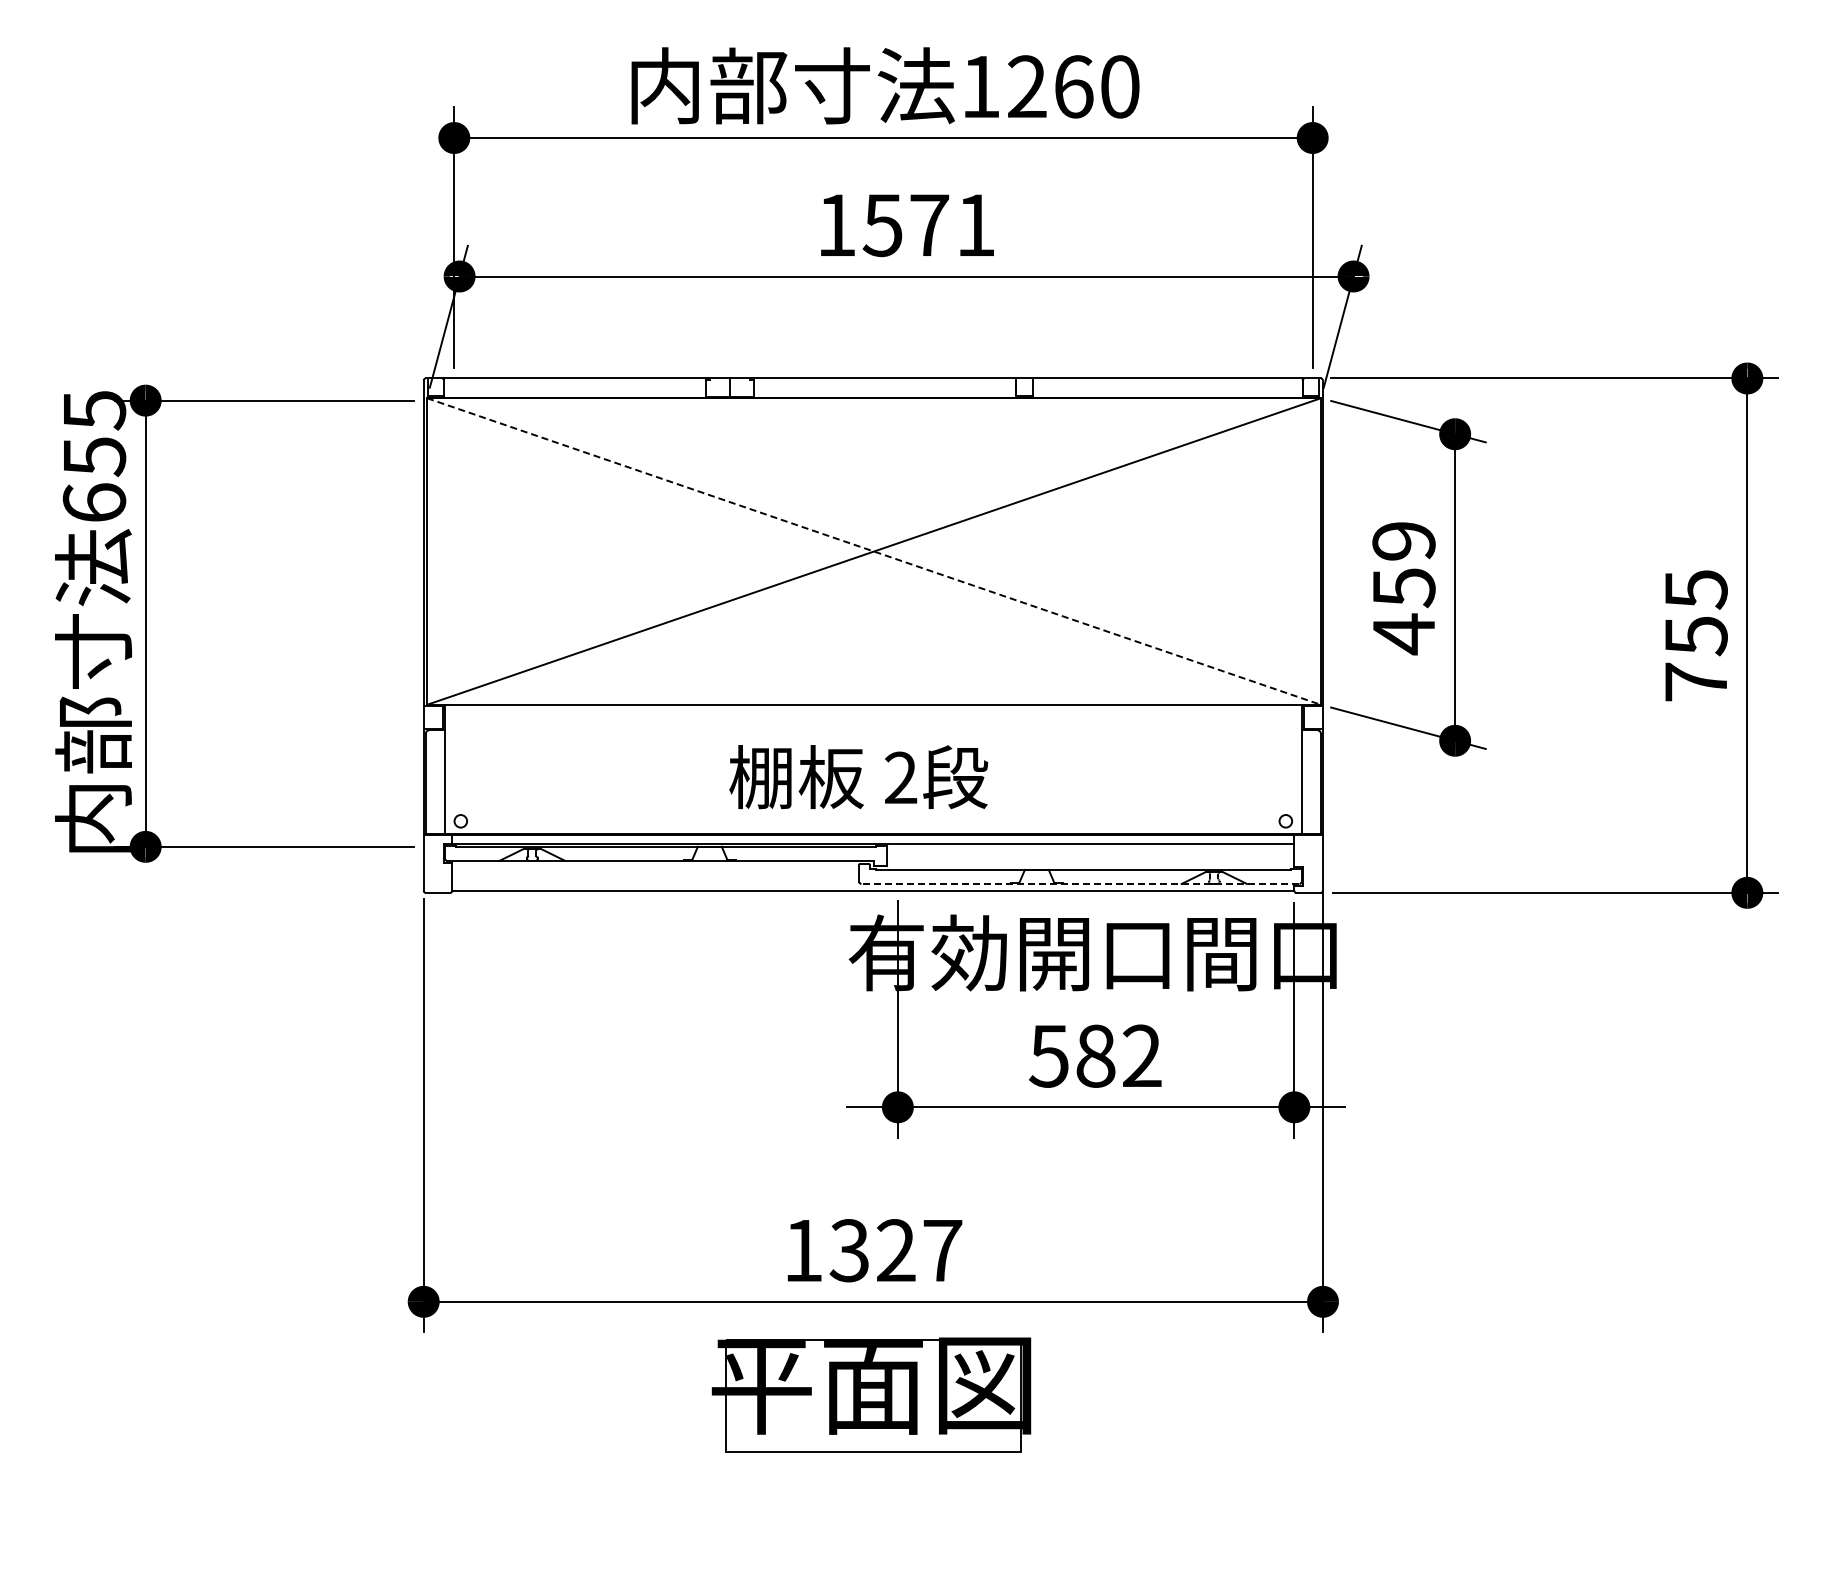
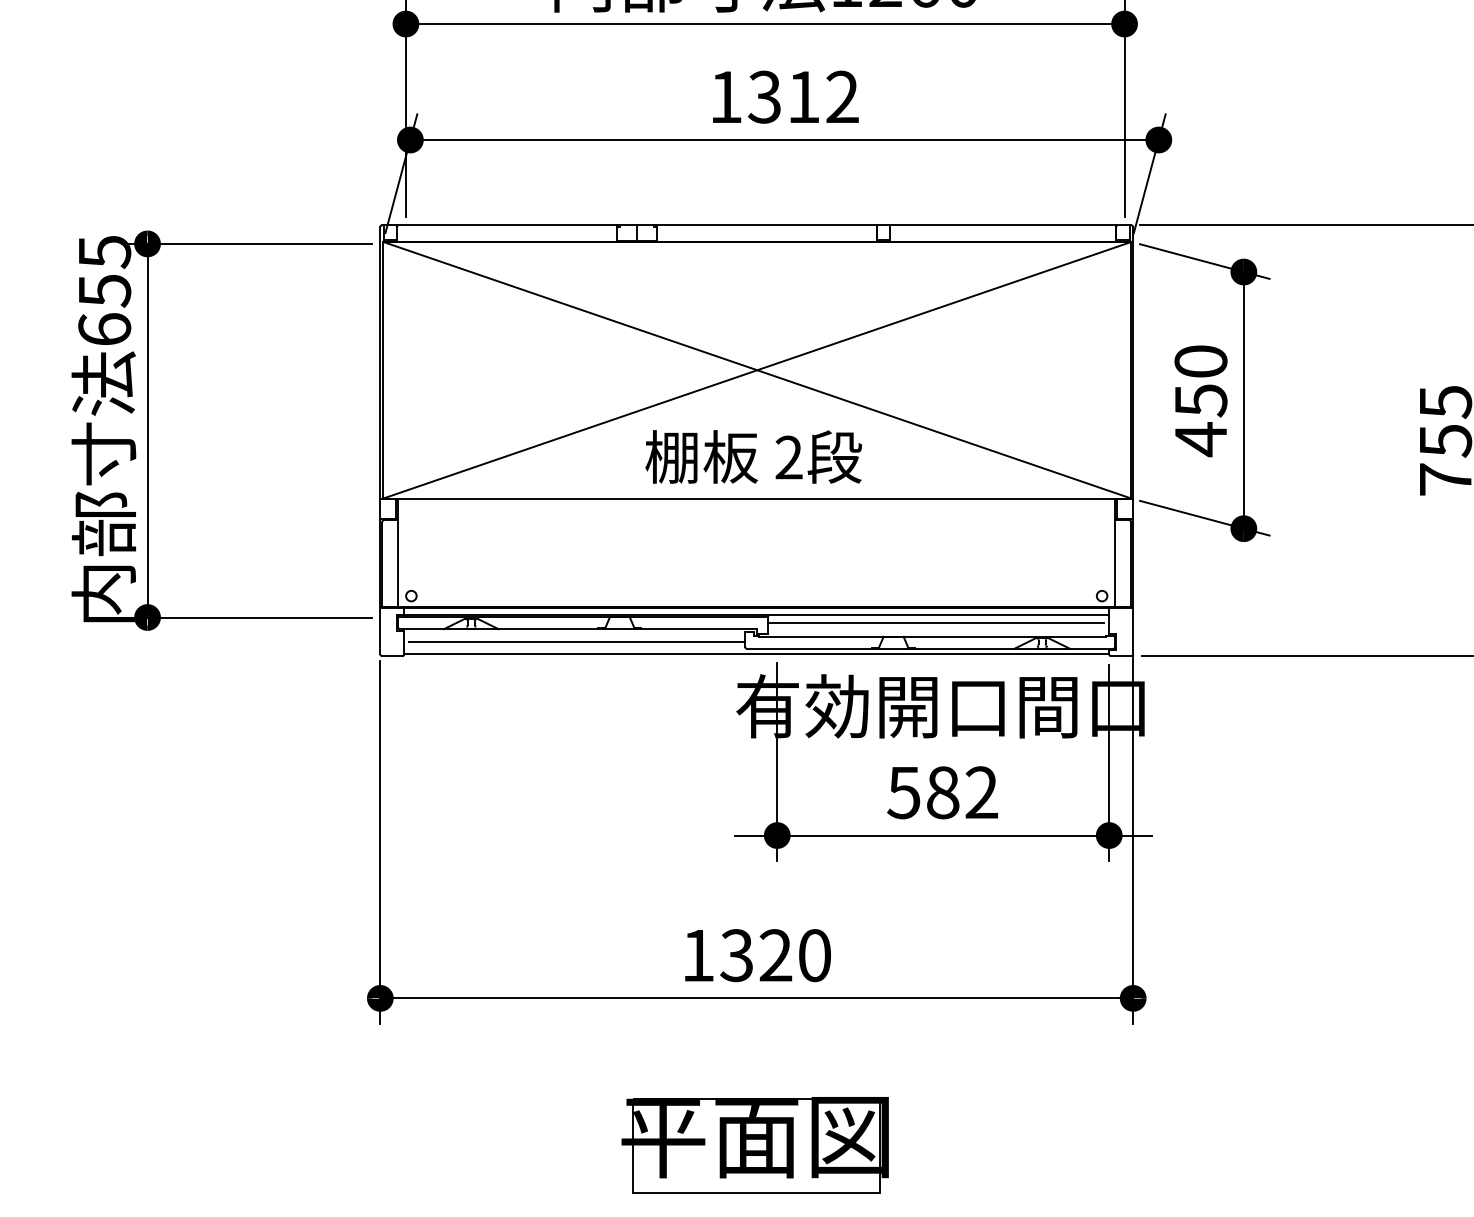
text: (928, 224) -> (802, 96), 1571 -> 1312
text: (1403, 541) -> (1200, 361), 459 -> 450
line: (874, 551) -> (757, 370), dashed -> solid
text: (858, 777) -> (753, 457), moved
line: (1087, 853) -> (936, 623), added
line: (658, 876) -> (576, 642), added
line: (1079, 883) -> (929, 648), dashed -> solid
text: (942, 1250) -> (814, 955), 1327 -> 1320
part: (871, 1394) -> (755, 1144), moved

